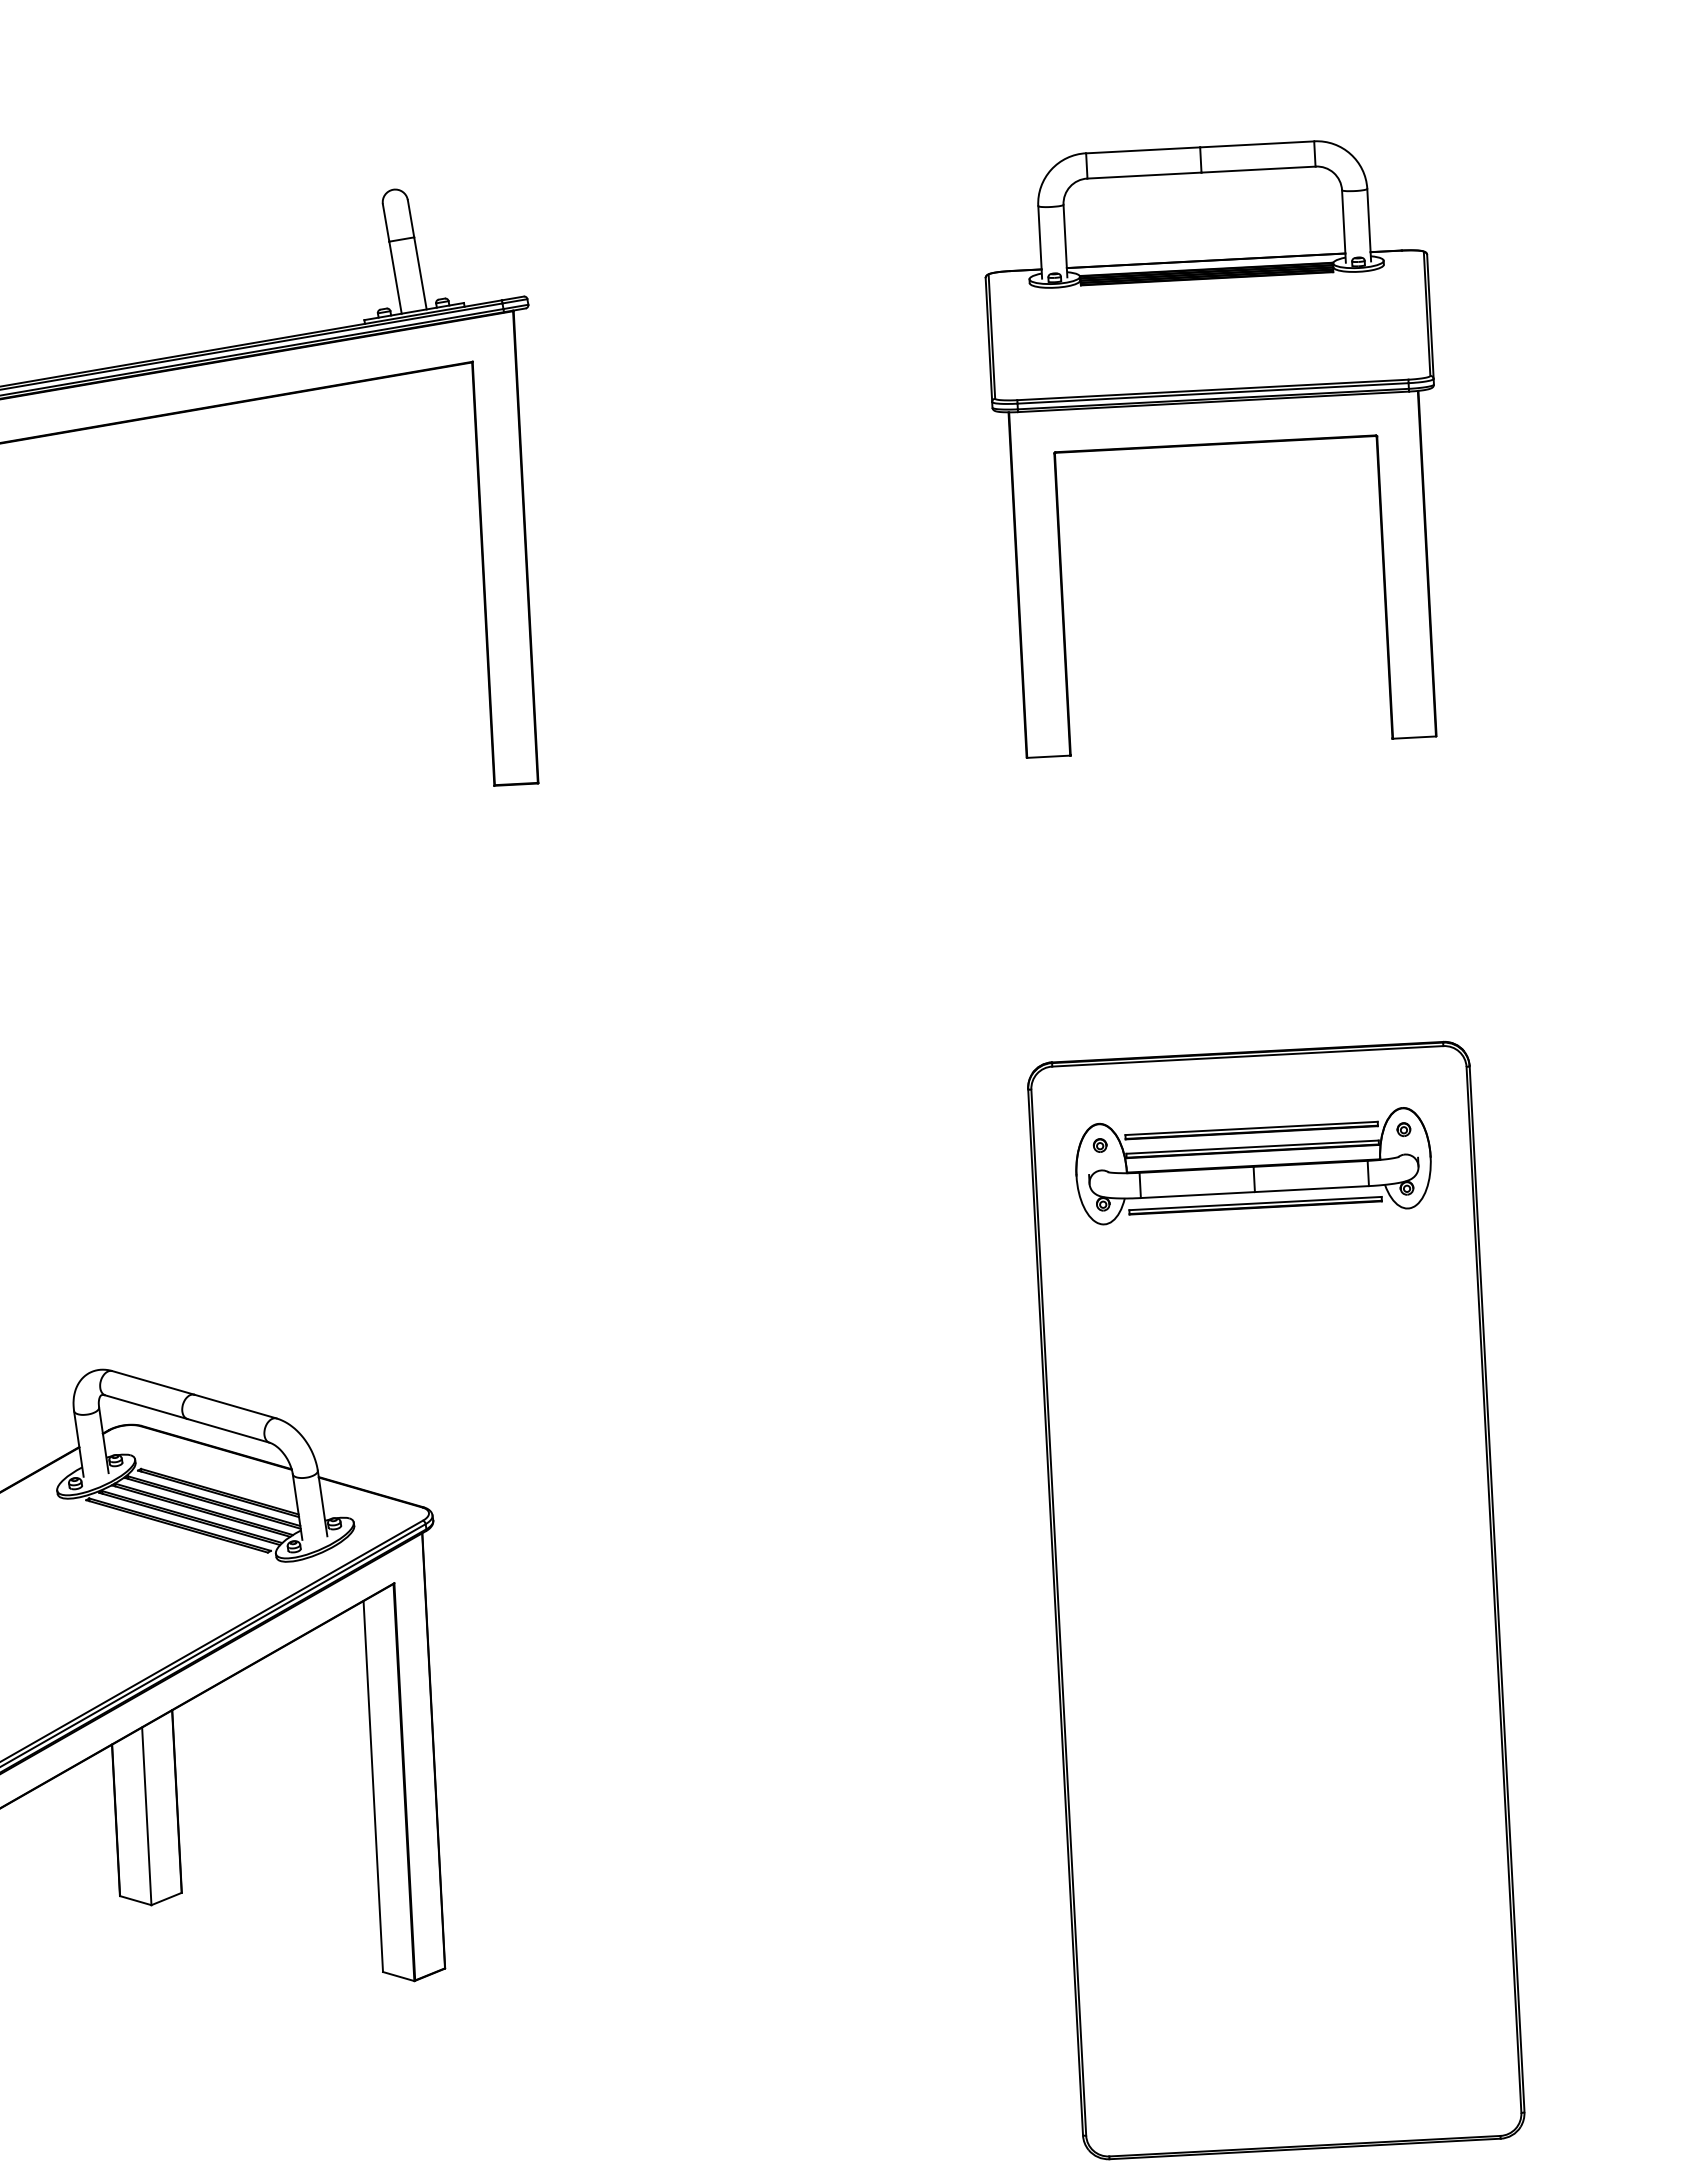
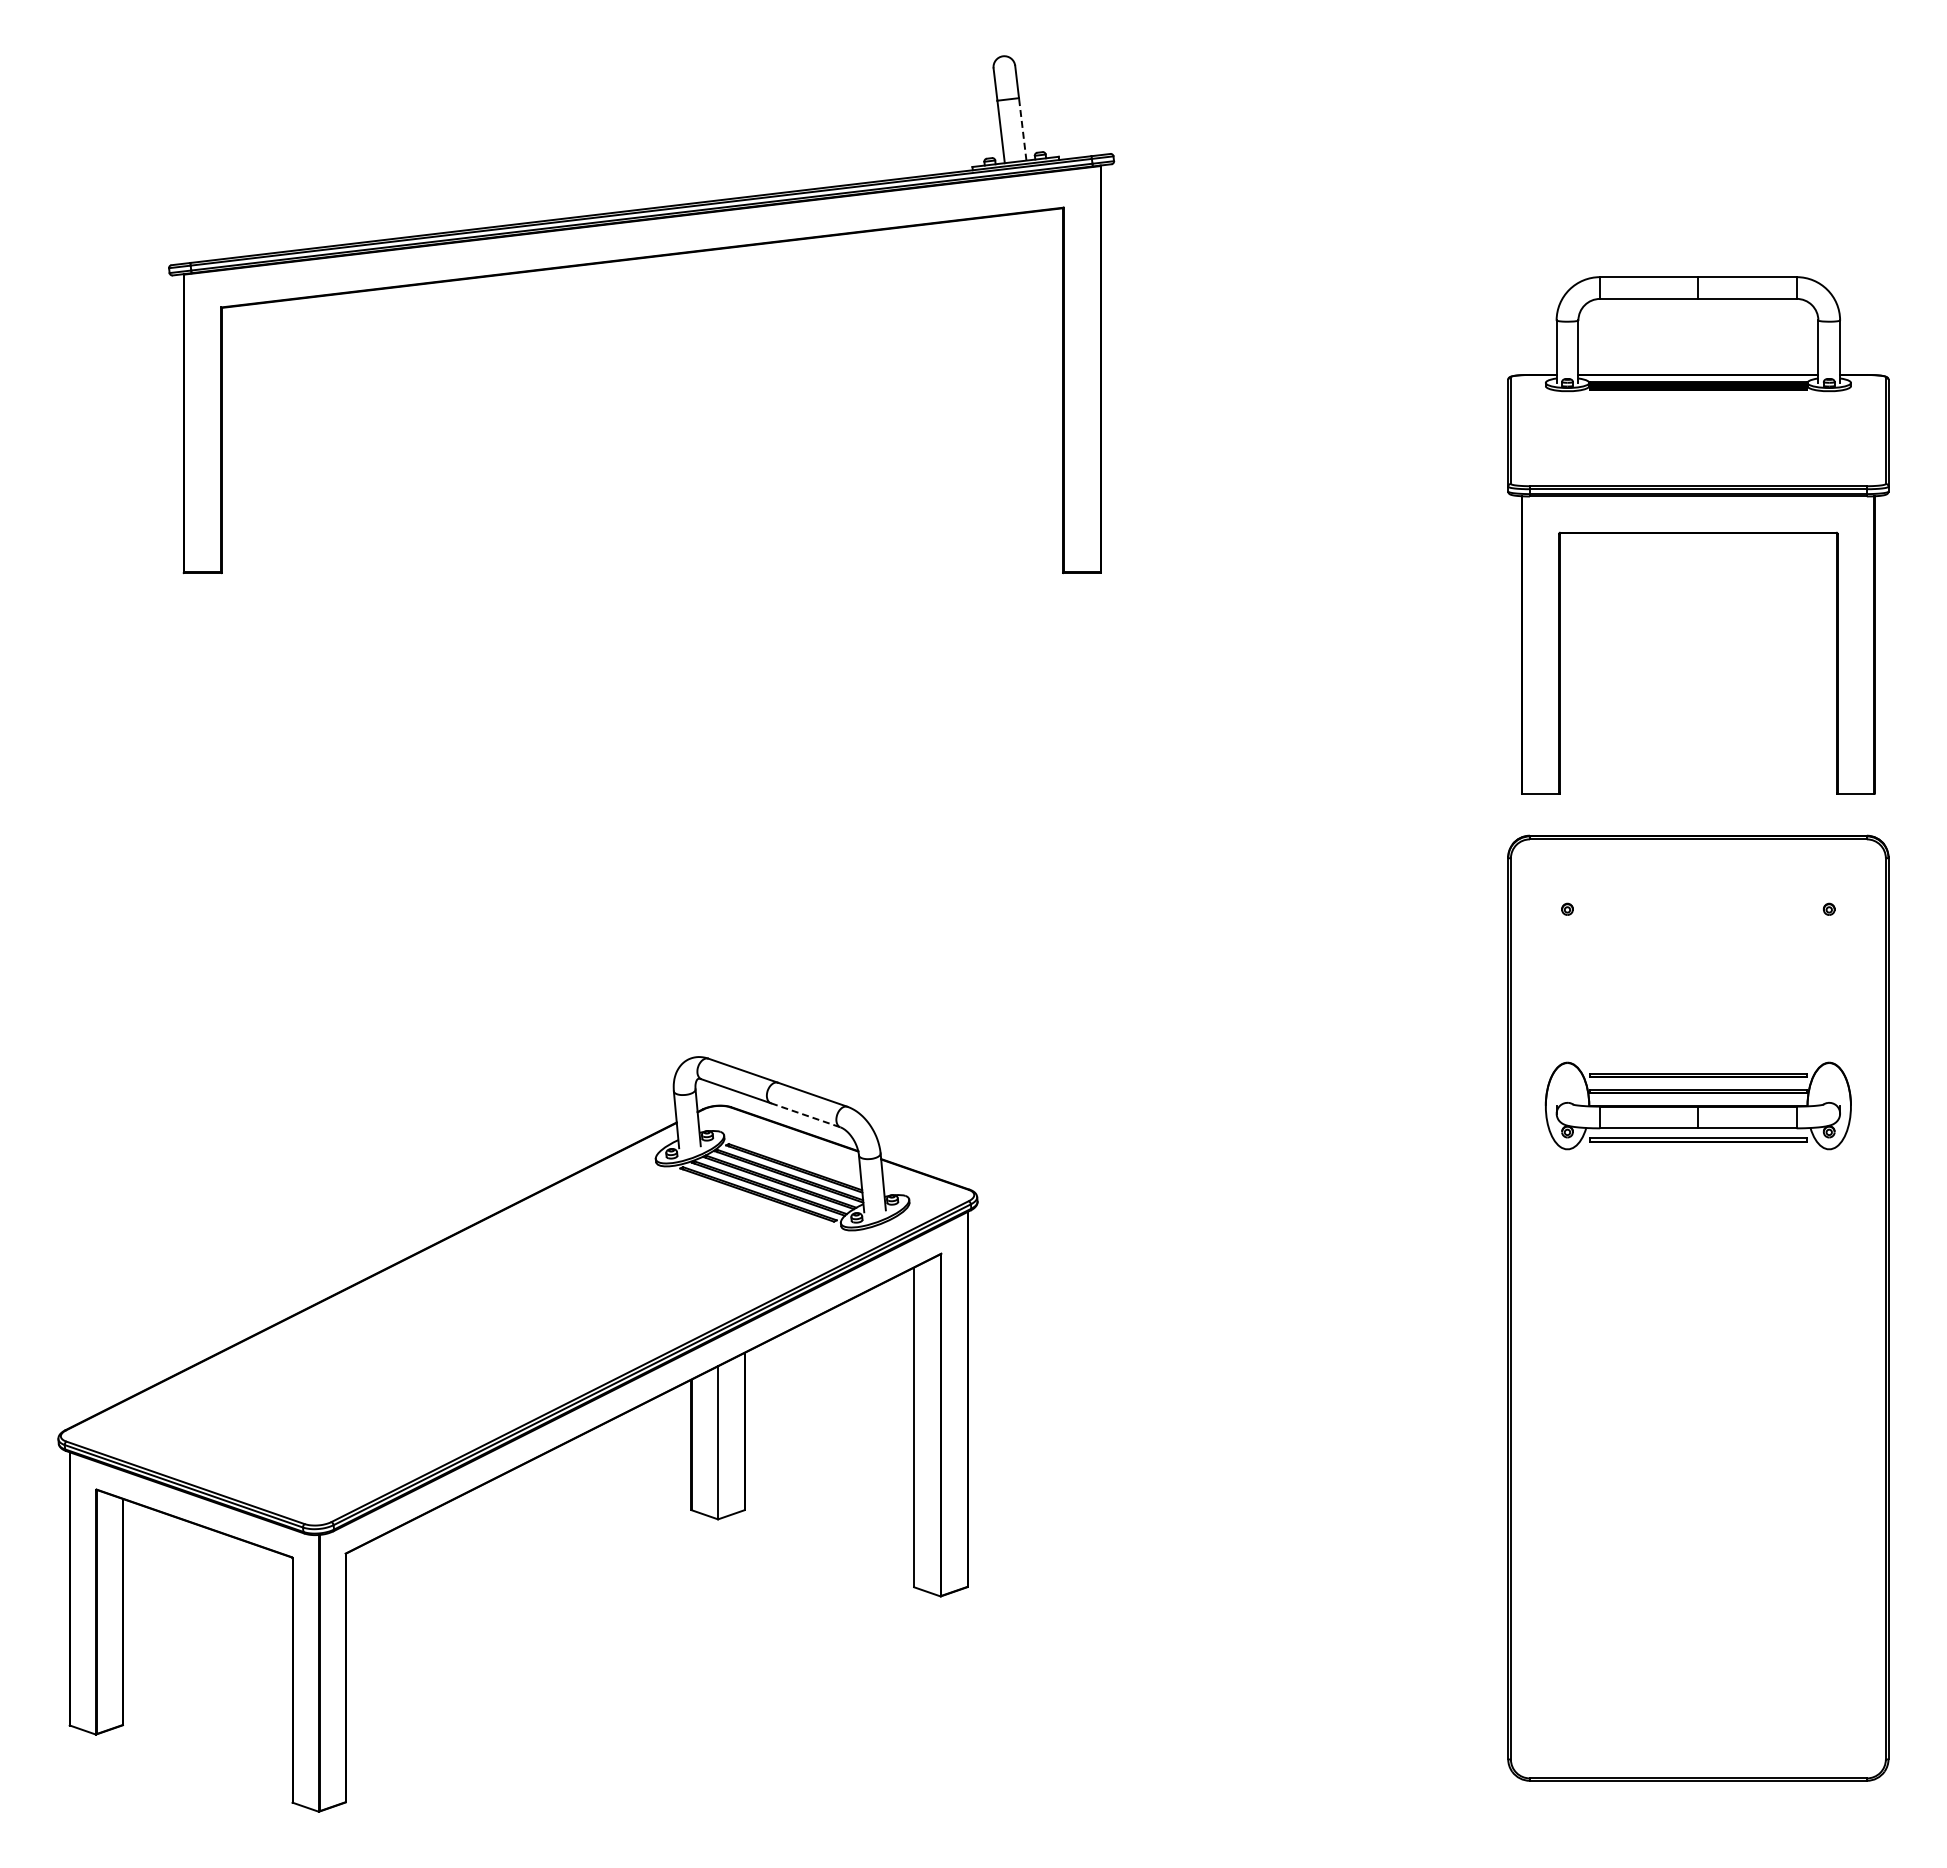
line: (420, 272) -> (1022, 128), solid -> dashed
part: (1216, 447) -> (1698, 535), moved
part: (1252, 1165) -> (1697, 1105), moved
line: (228, 1431) -> (805, 1115), solid -> dashed

